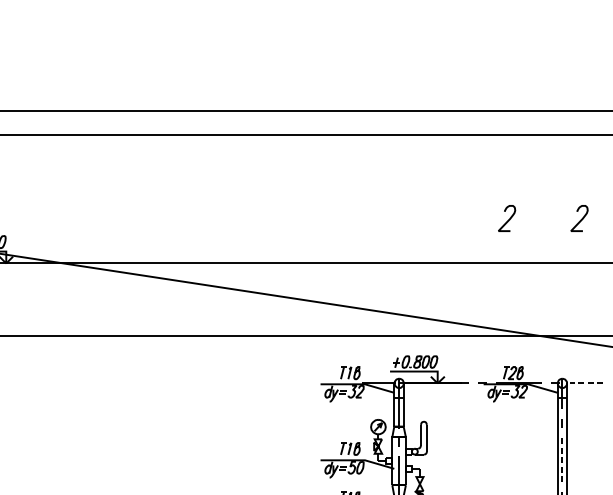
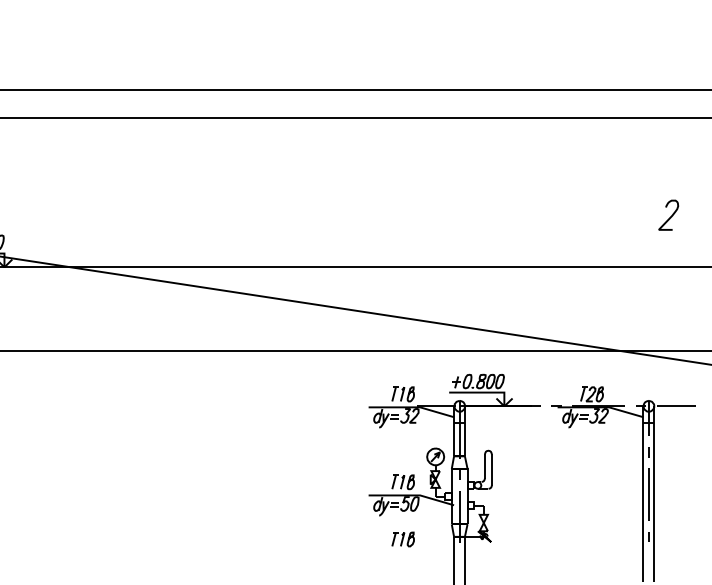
curve: (508, 219) -> (586, 216), removed
line: (586, 383) -> (676, 406), dashed -> solid
line: (562, 459) -> (648, 494), dashed -> solid

